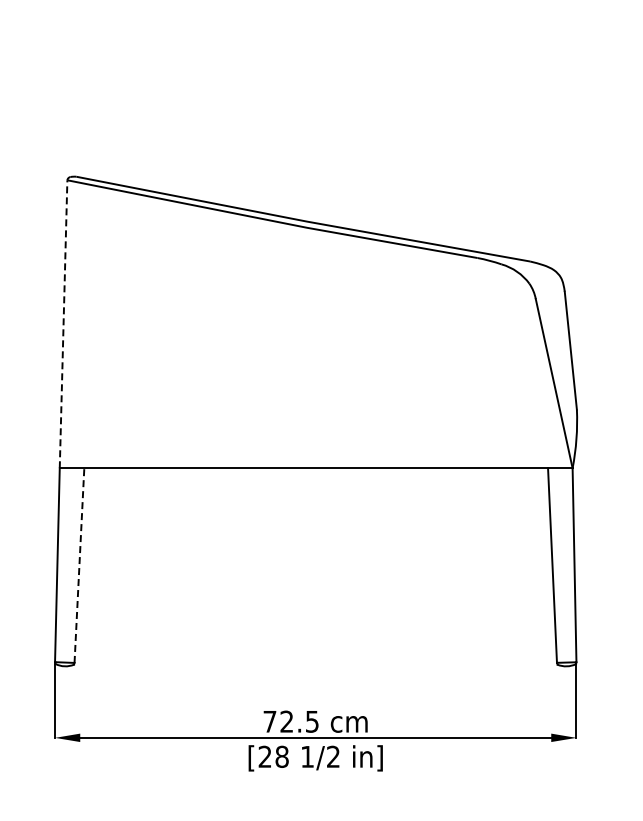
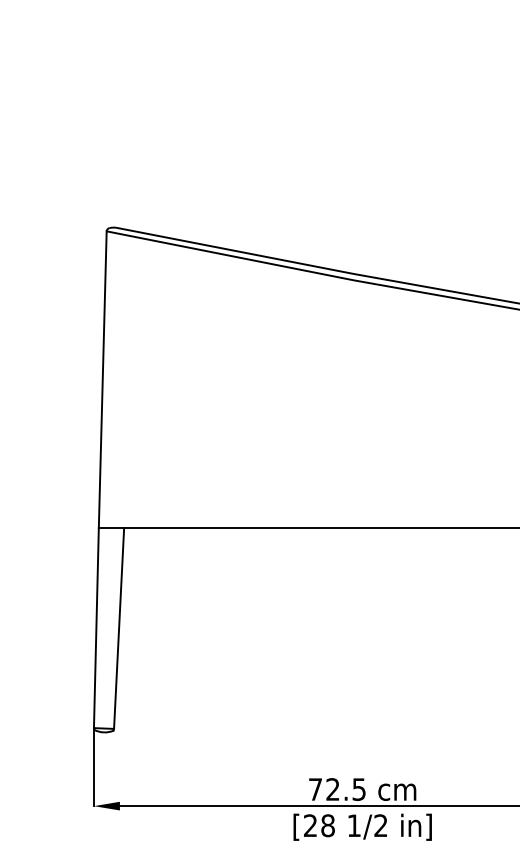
line: (63, 323) -> (102, 378), dashed -> solid
line: (79, 565) -> (119, 628), dashed -> solid

